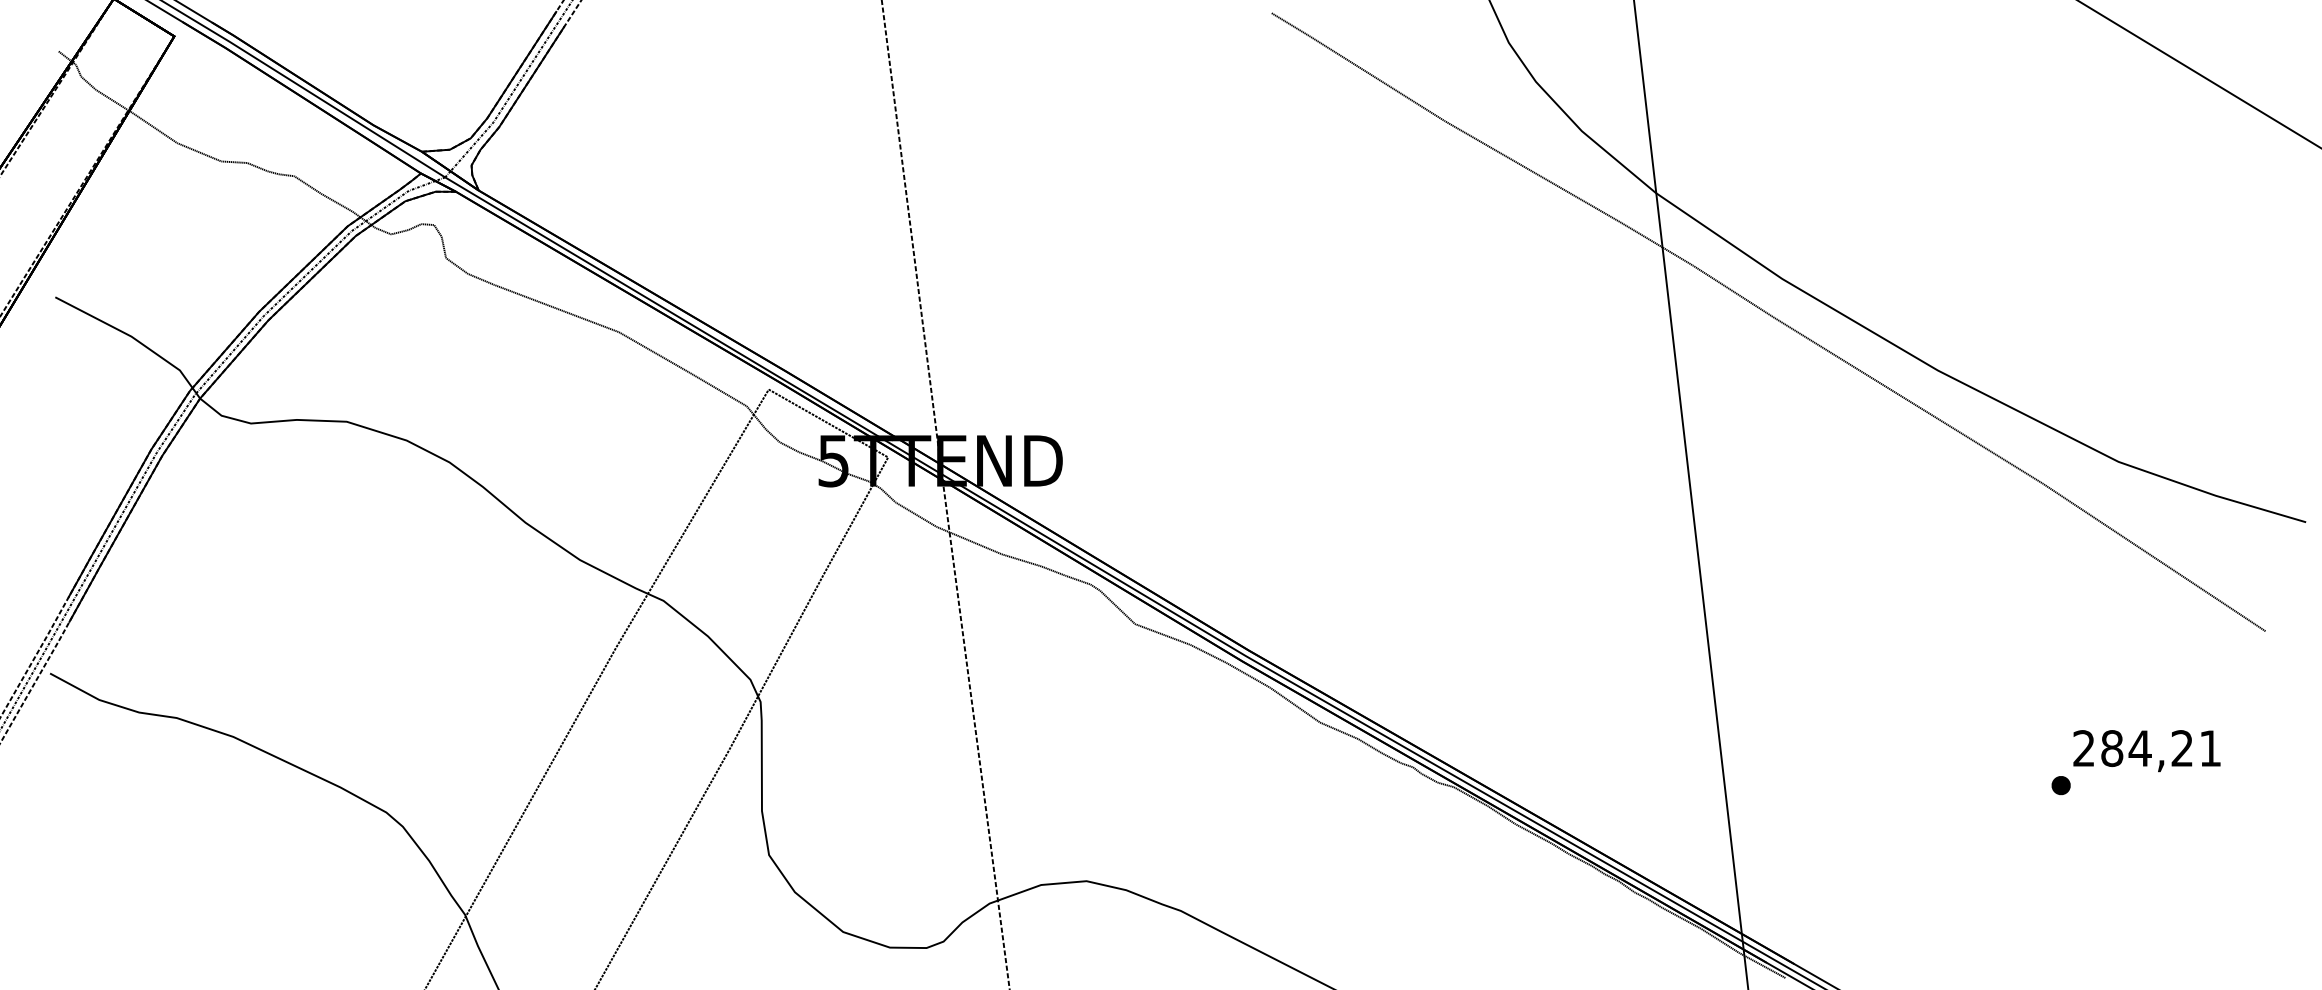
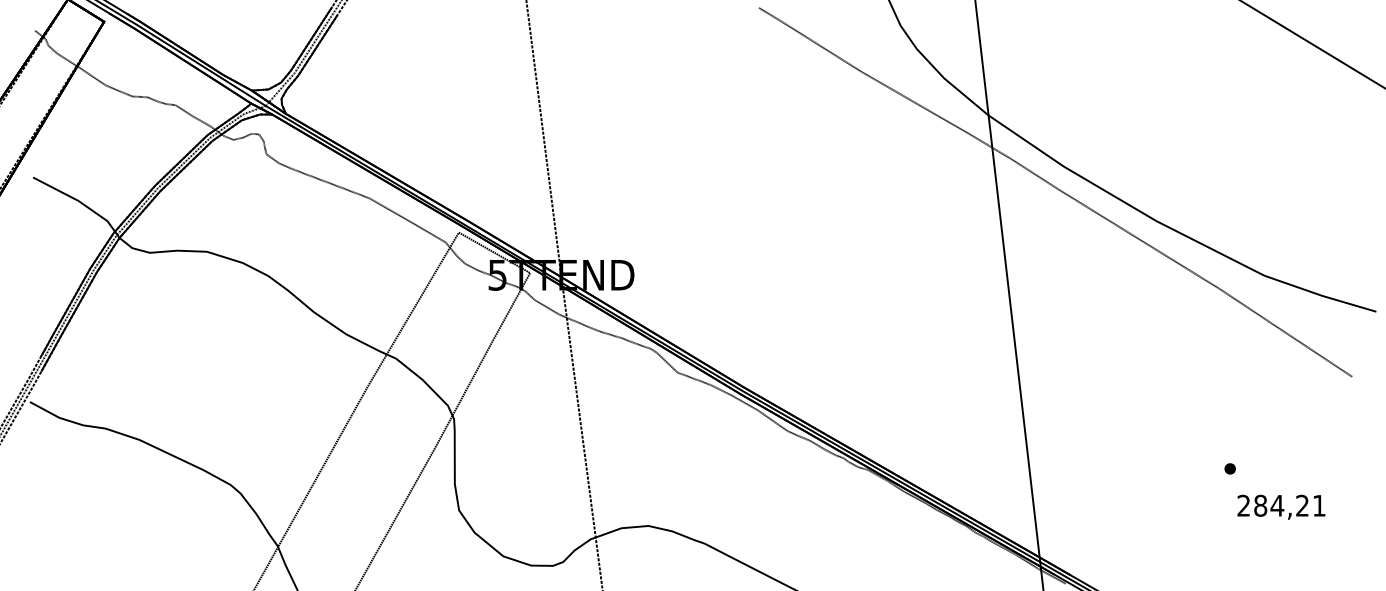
text: (2147, 749) -> (1281, 506), moved

